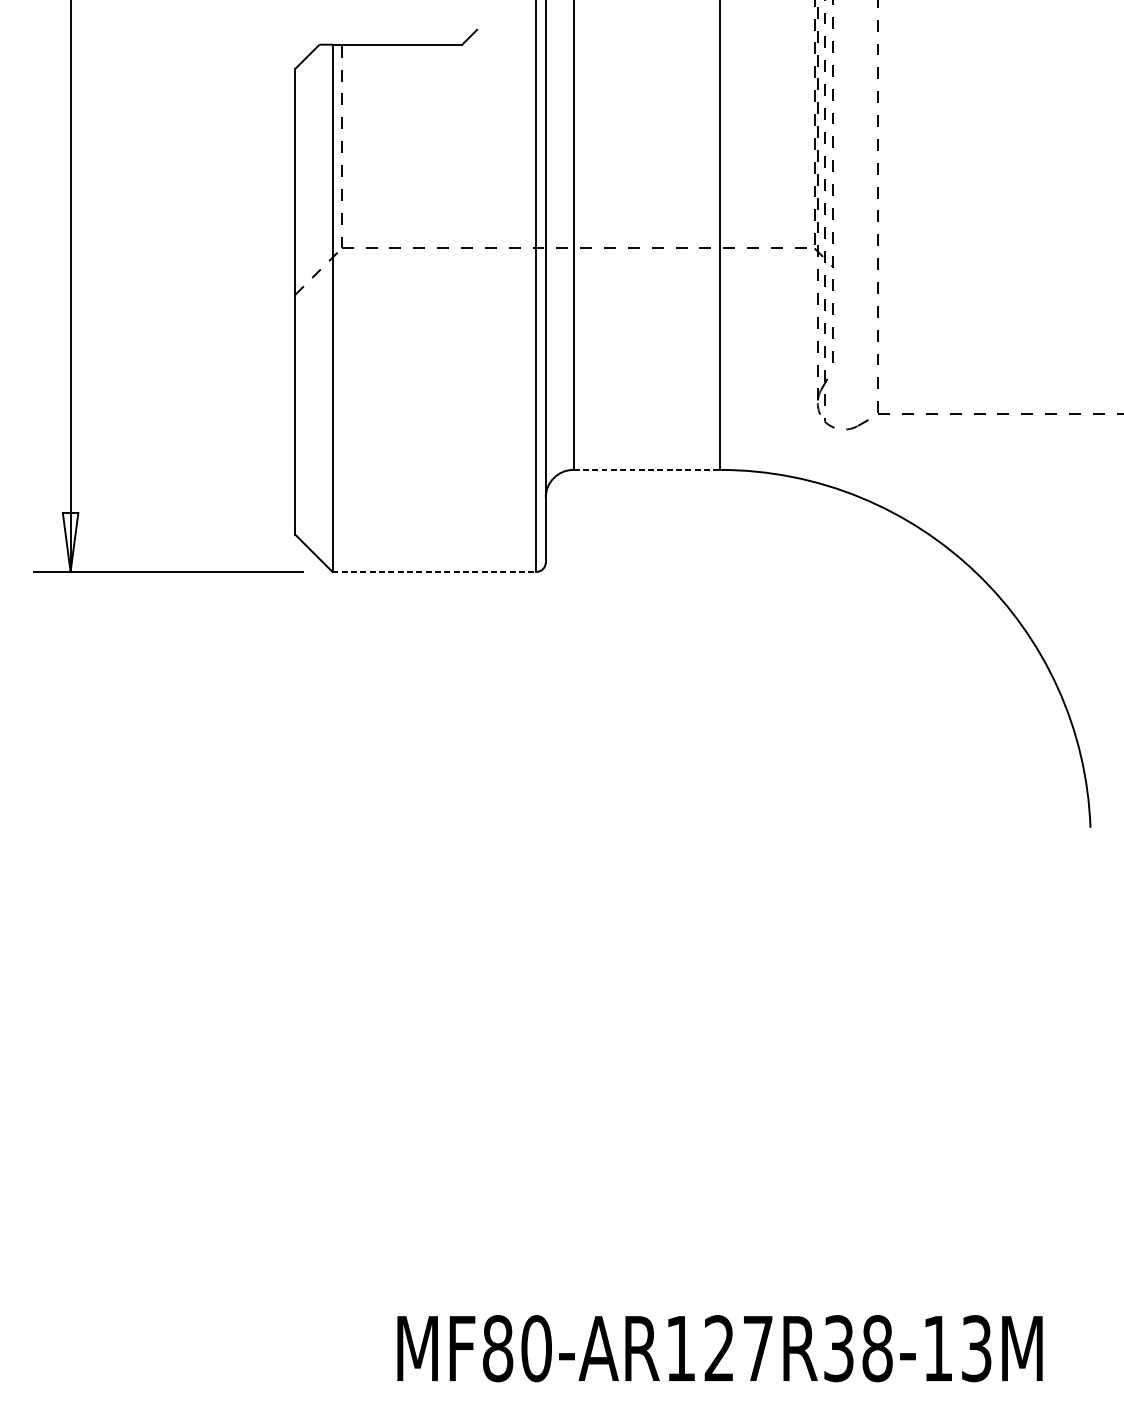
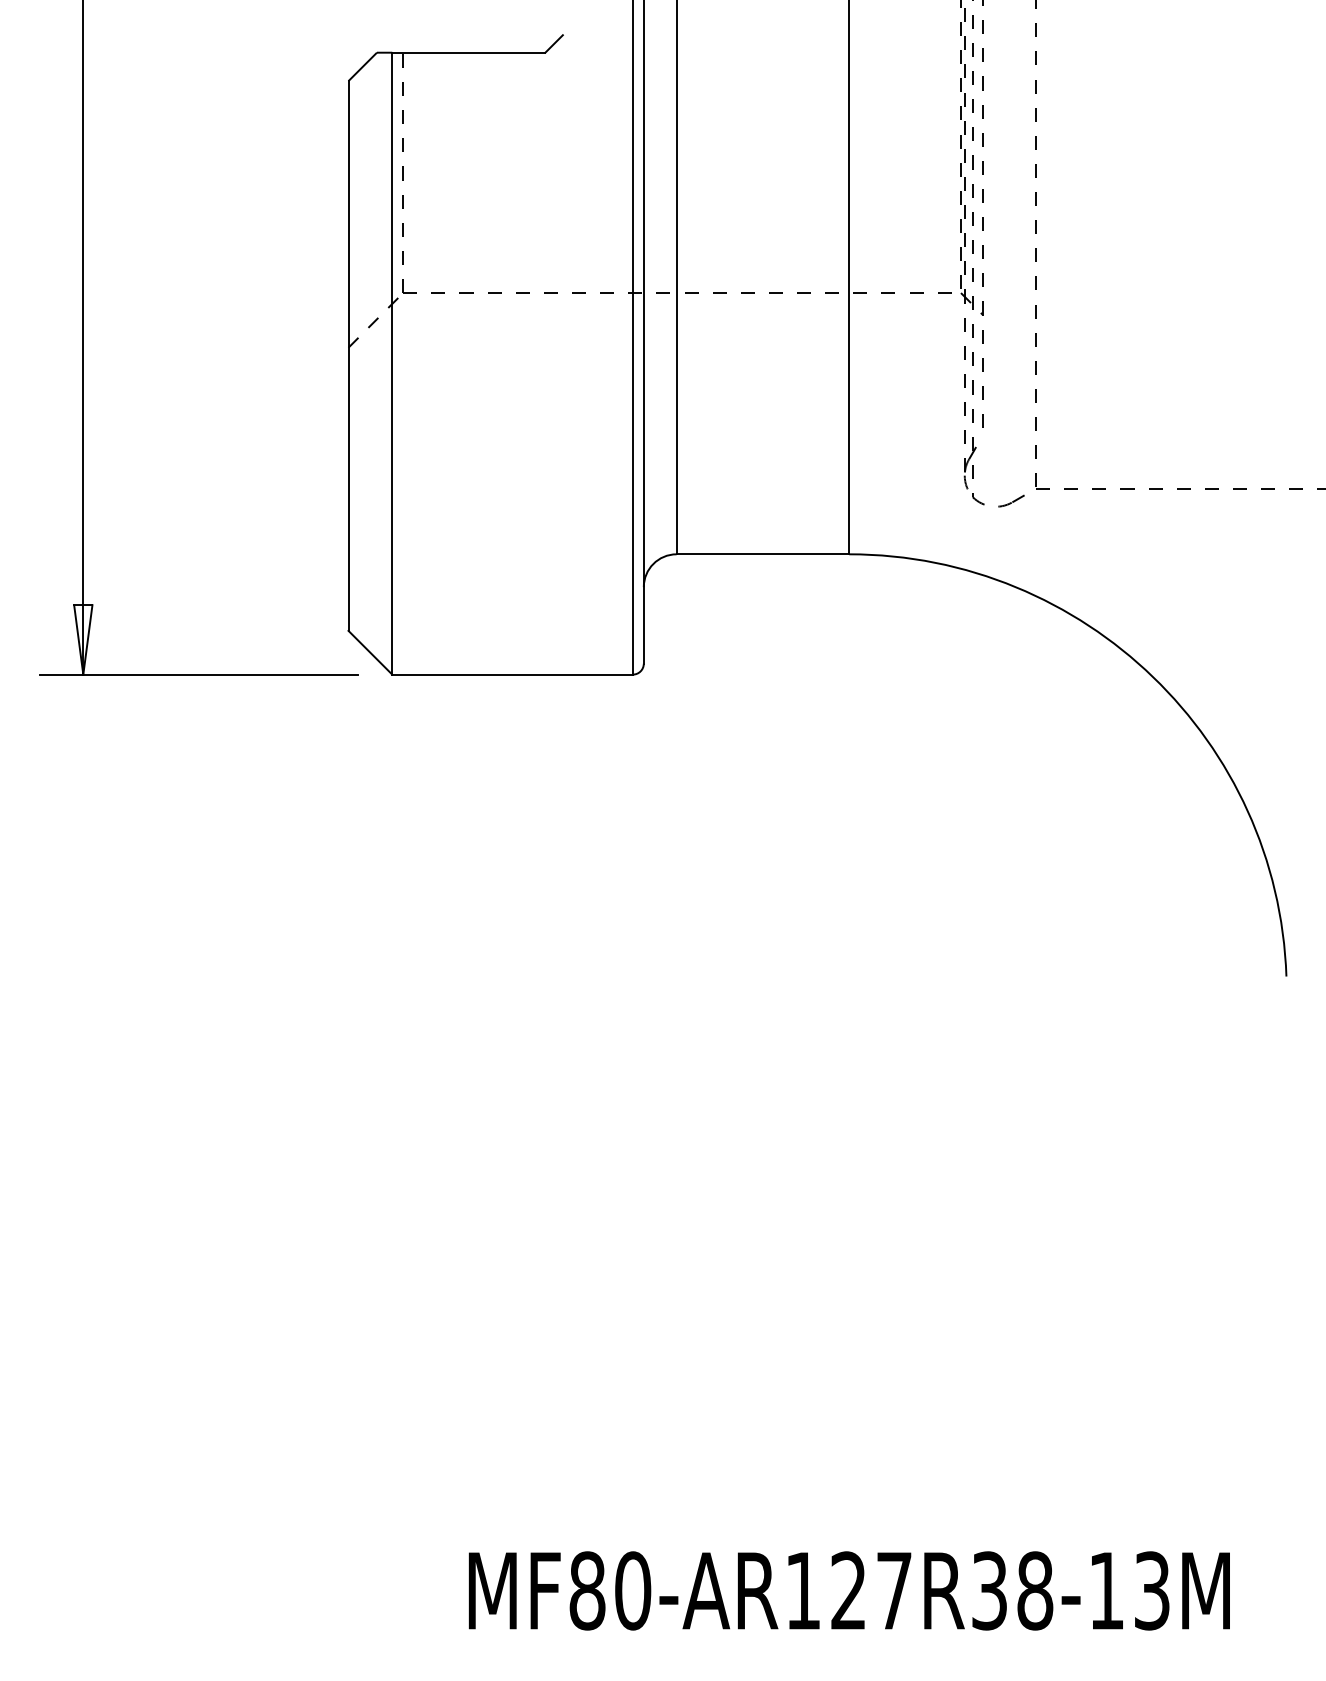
line: (647, 470) -> (763, 554), dashed -> solid
line: (435, 571) -> (513, 674), dashed -> solid

